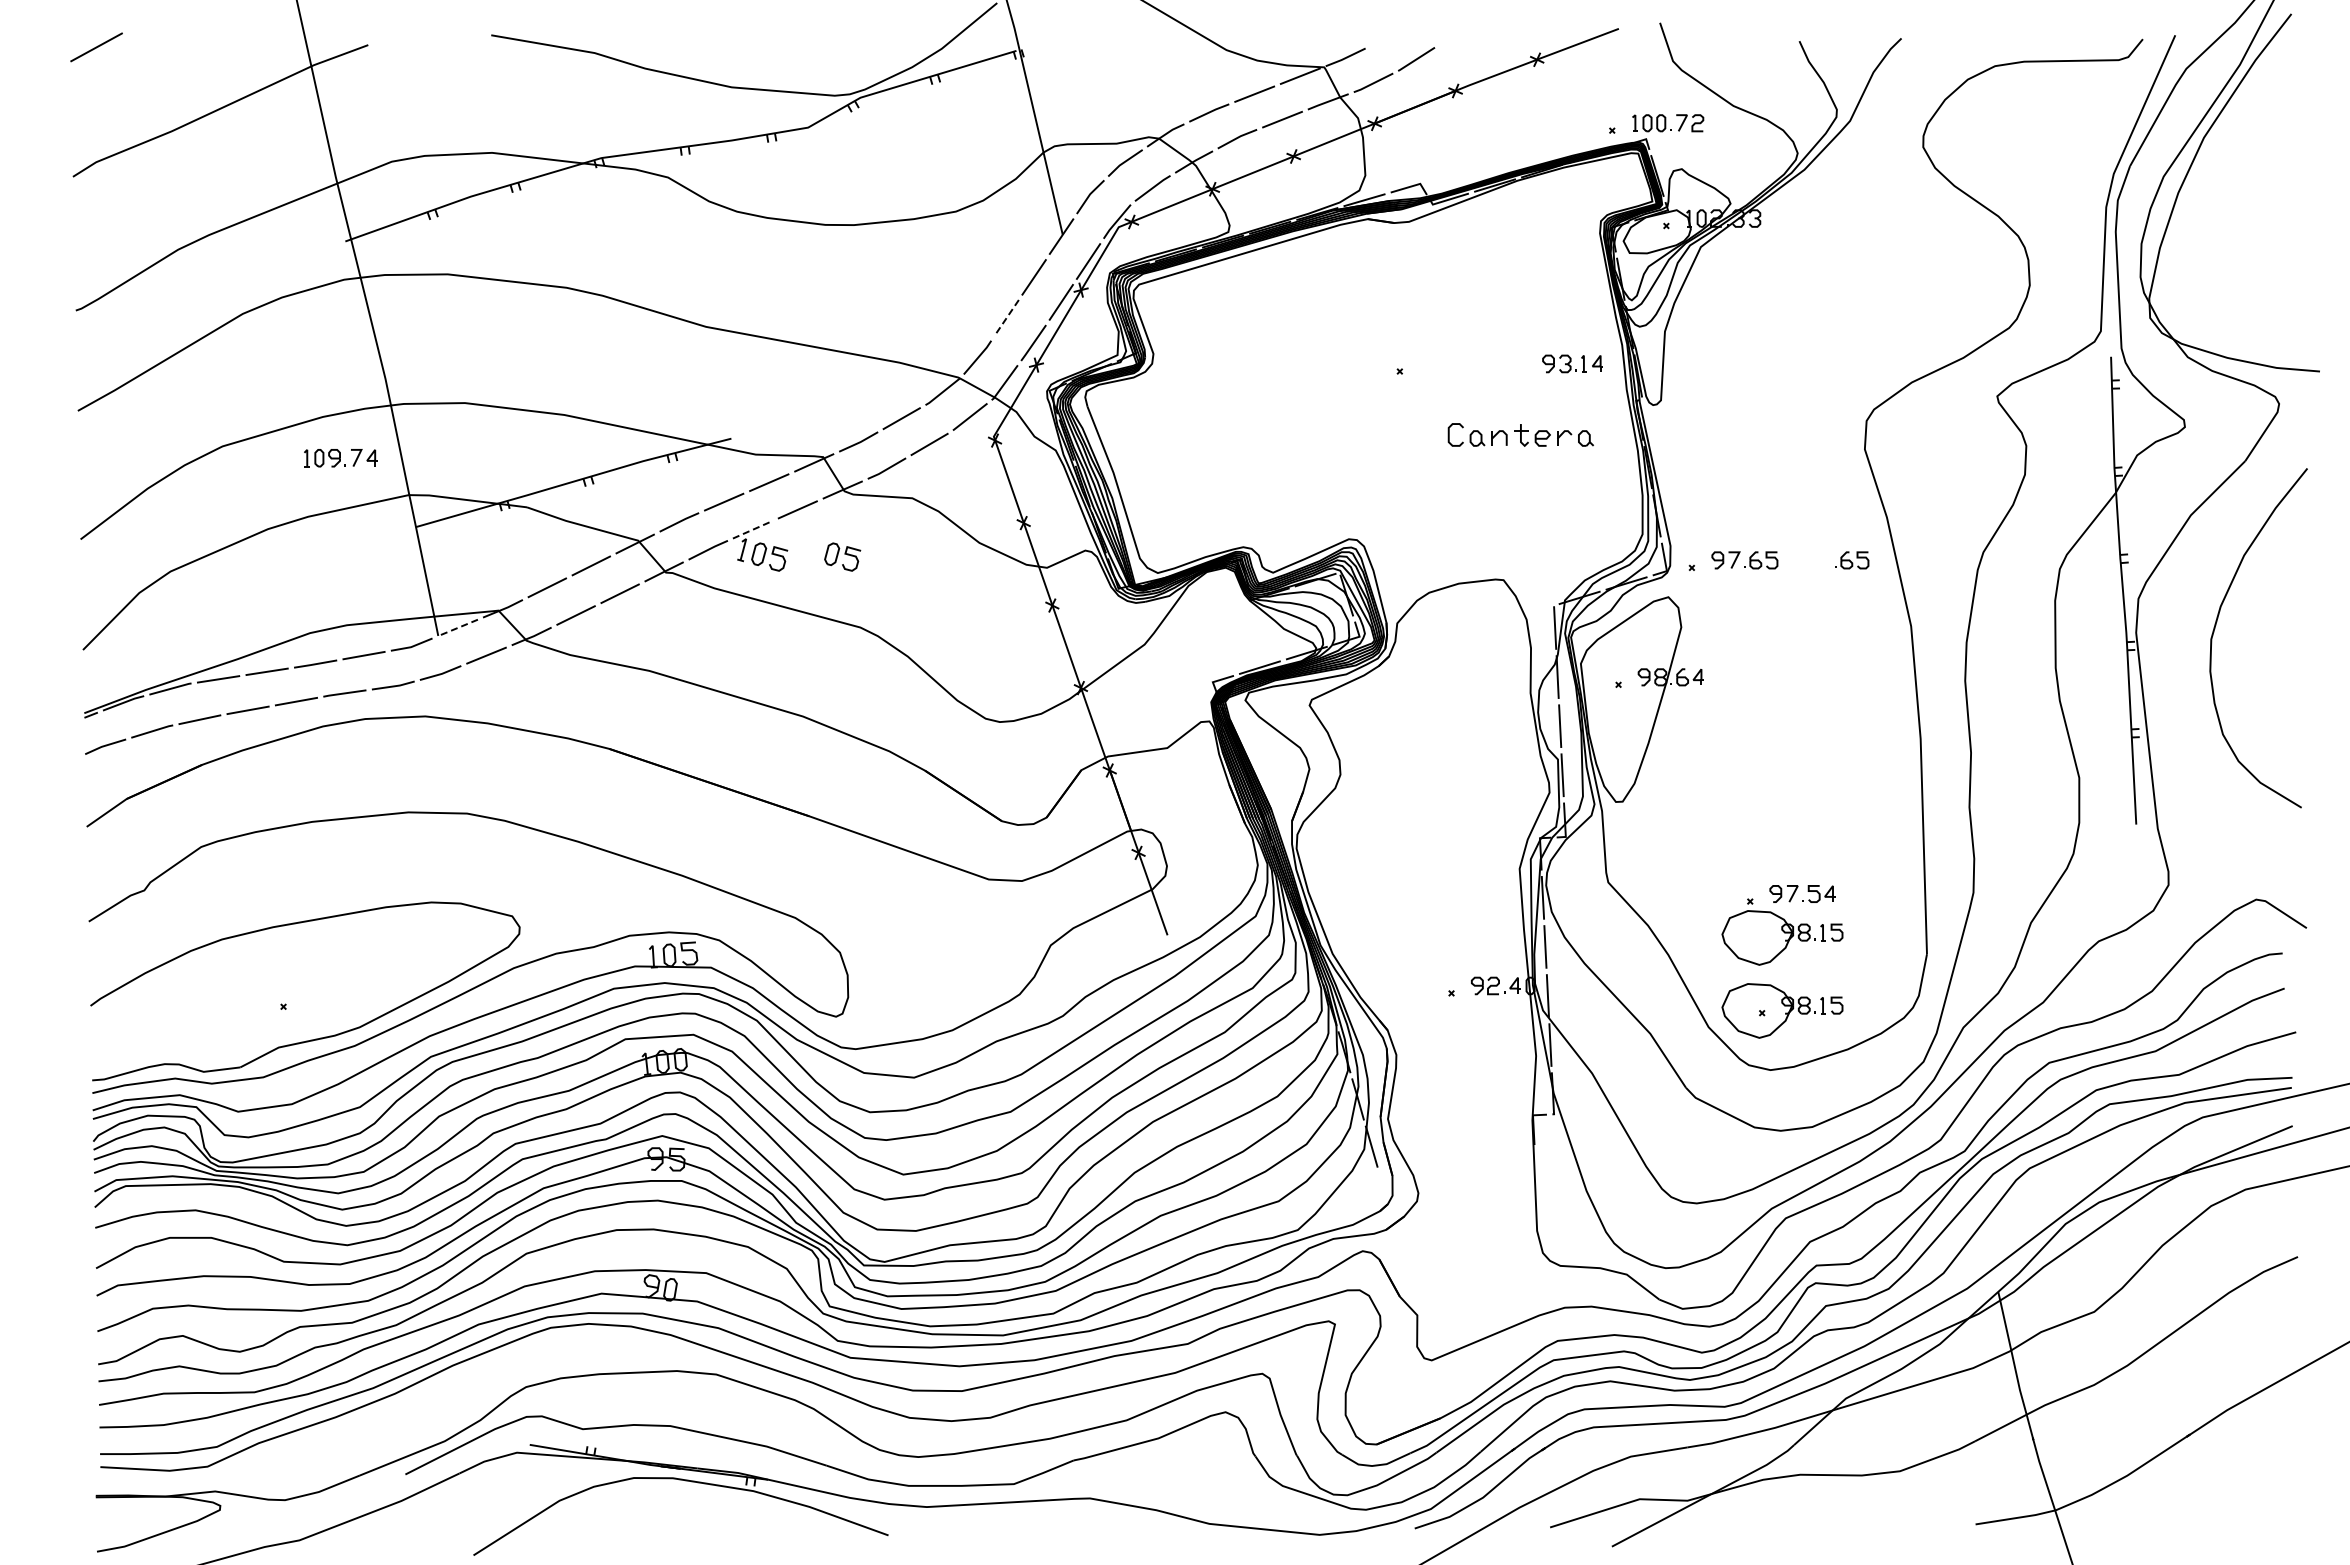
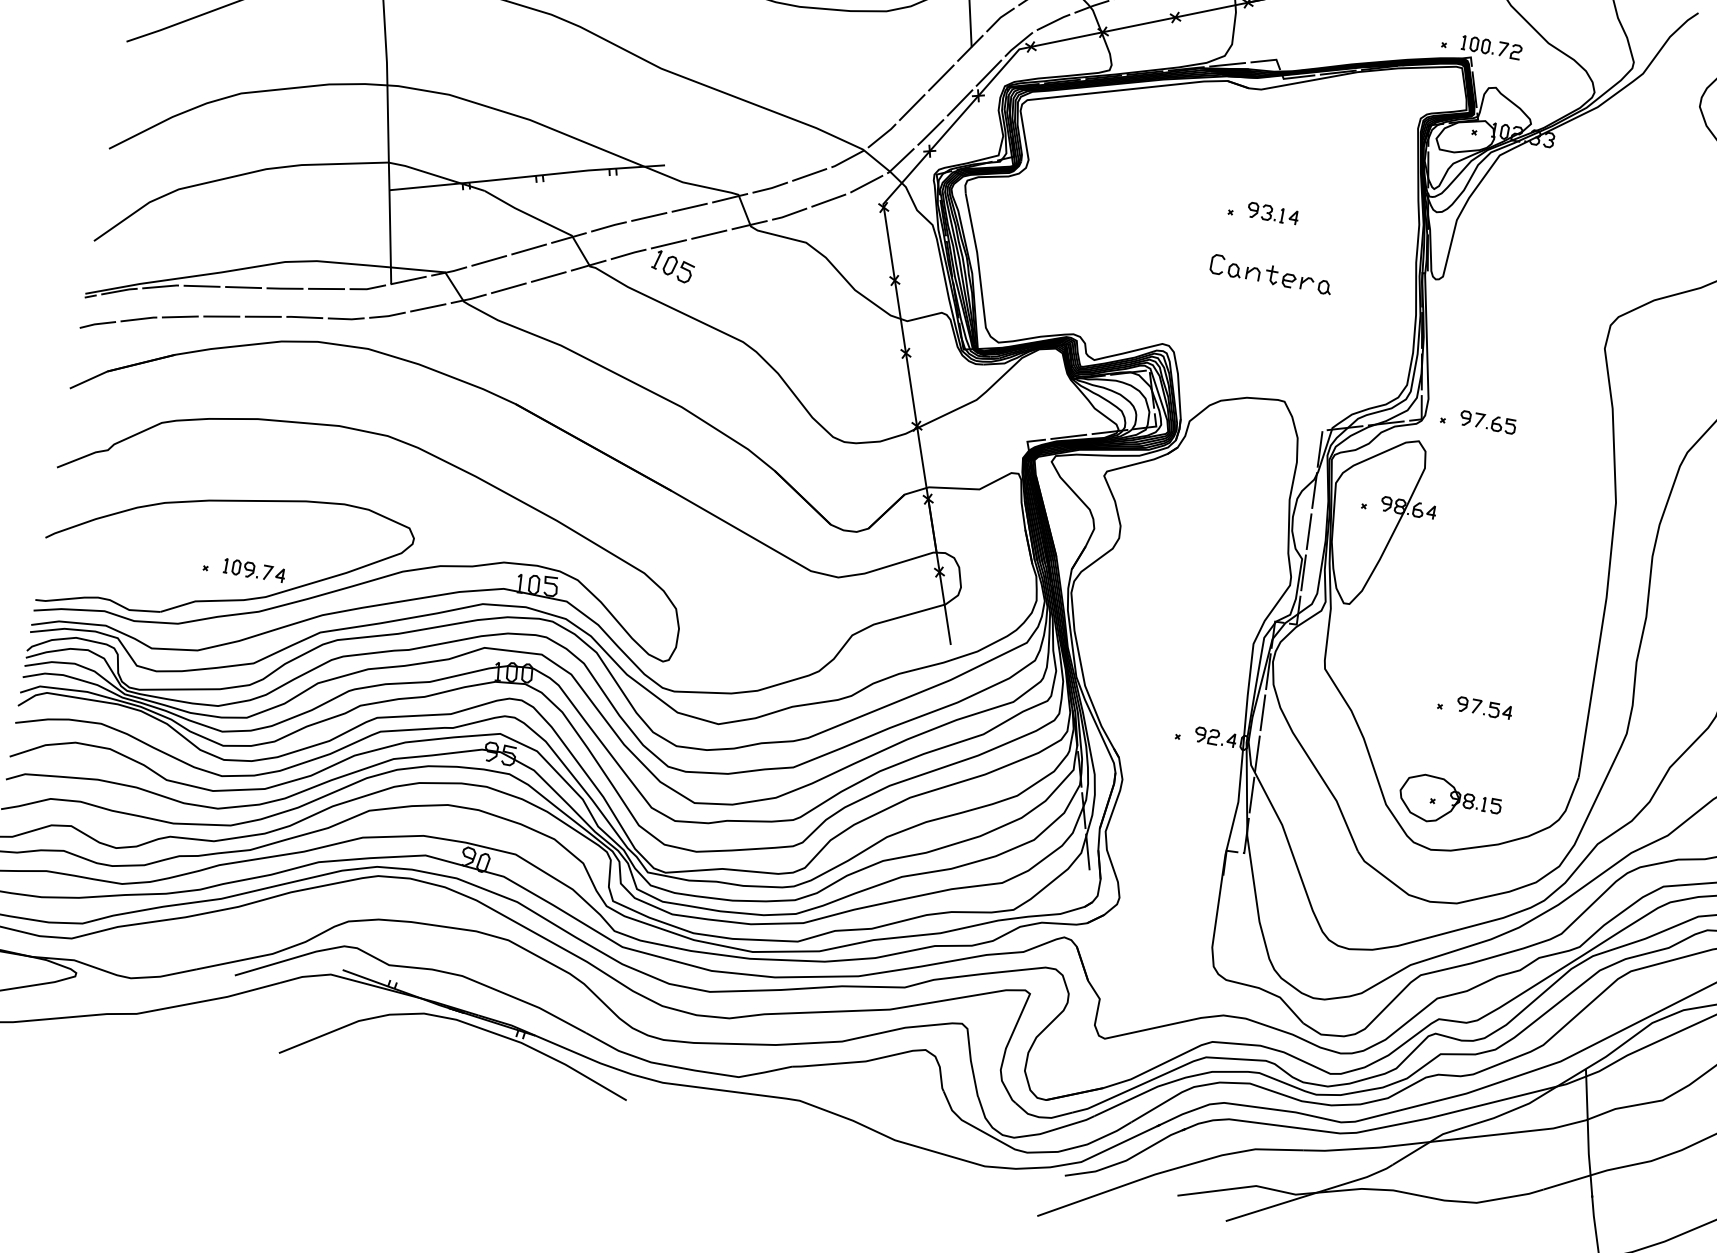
line: (1006, 318) -> (912, 107), dashed -> solid
part: (1572, 363) -> (1273, 213), moved
part: (1520, 434) -> (1271, 274), moved
part: (340, 458) -> (254, 570), moved
line: (752, 529) -> (668, 244), dashed -> solid
part: (842, 556) -> (739, 280), removed
part: (1852, 560) -> (1577, 439), removed
line: (457, 628) -> (408, 280), dashed -> solid
part: (1782, 937) -> (1461, 741), removed

